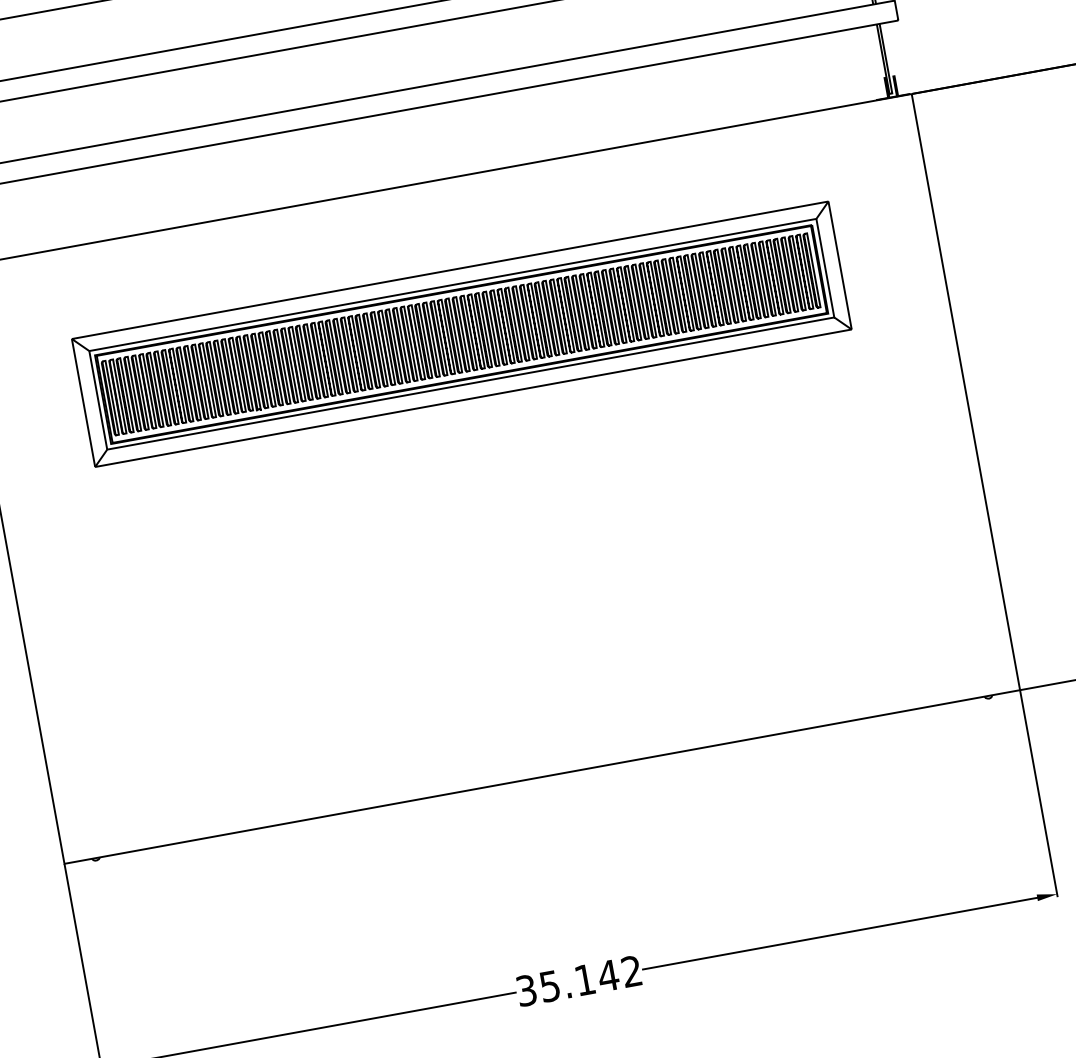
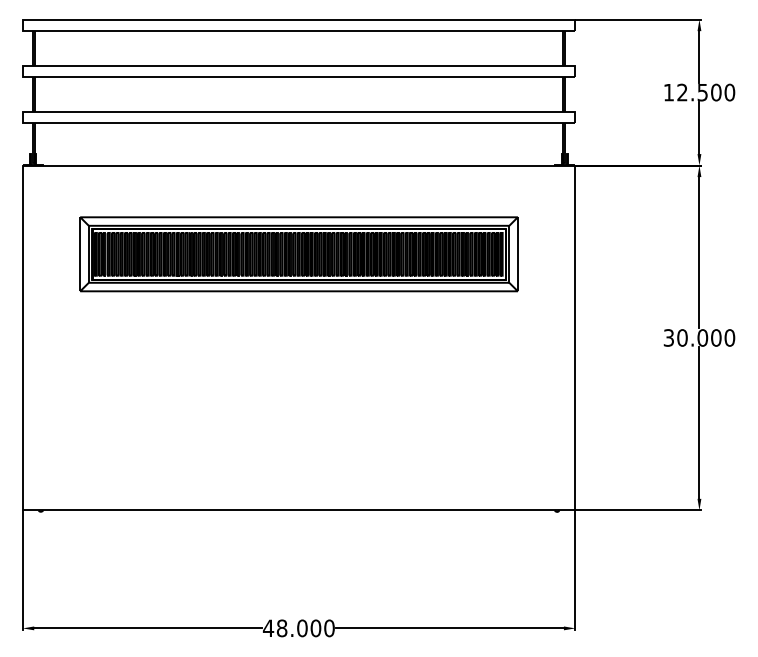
text: (578, 981) -> (298, 628), 35.142 -> 48.000

